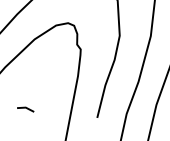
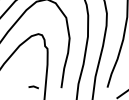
line: (25, 109) -> (33, 87), moved

